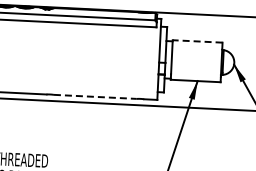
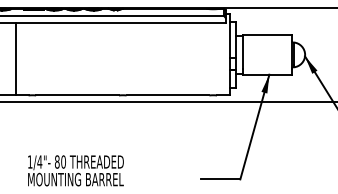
line: (197, 41) -> (267, 35), dashed -> solid
line: (95, 96) -> (168, 95), dashed -> solid

